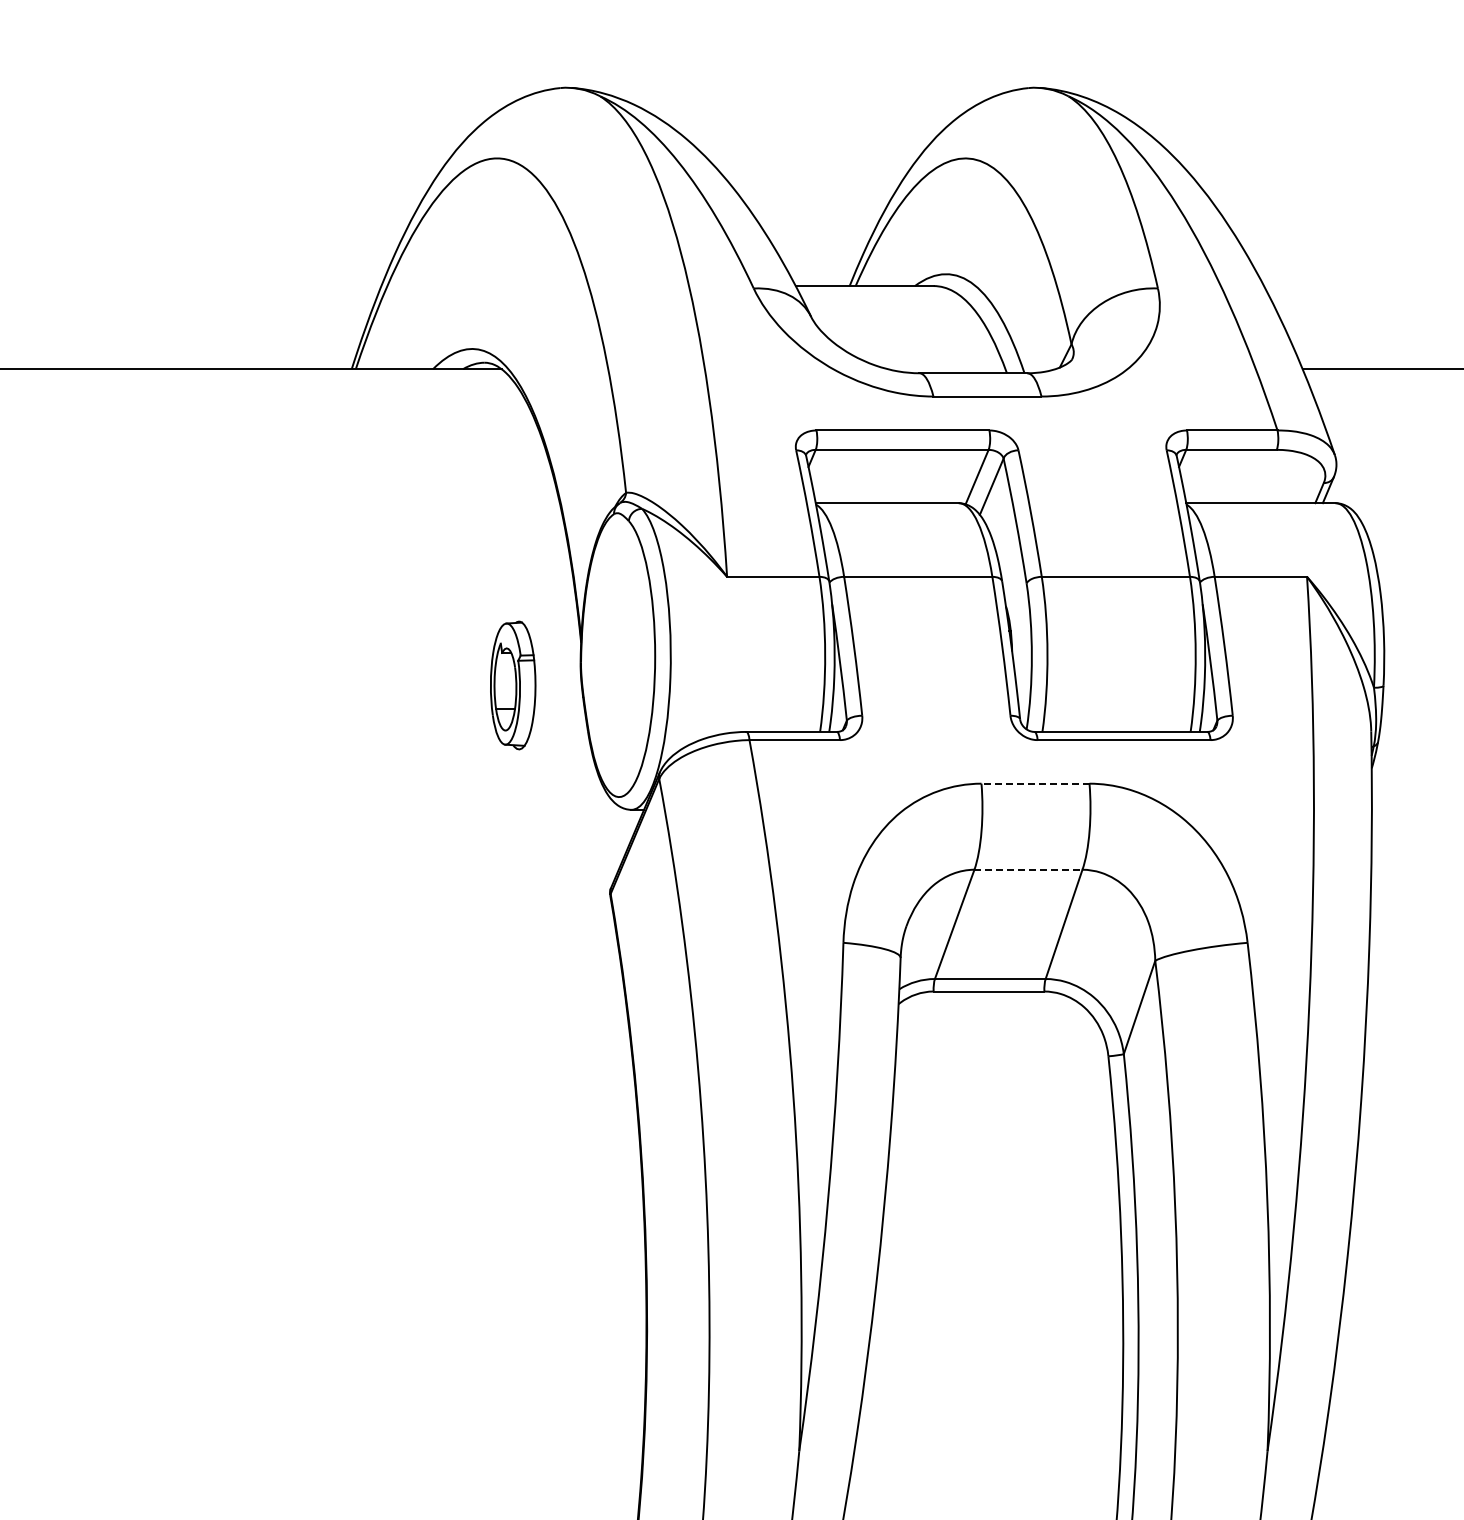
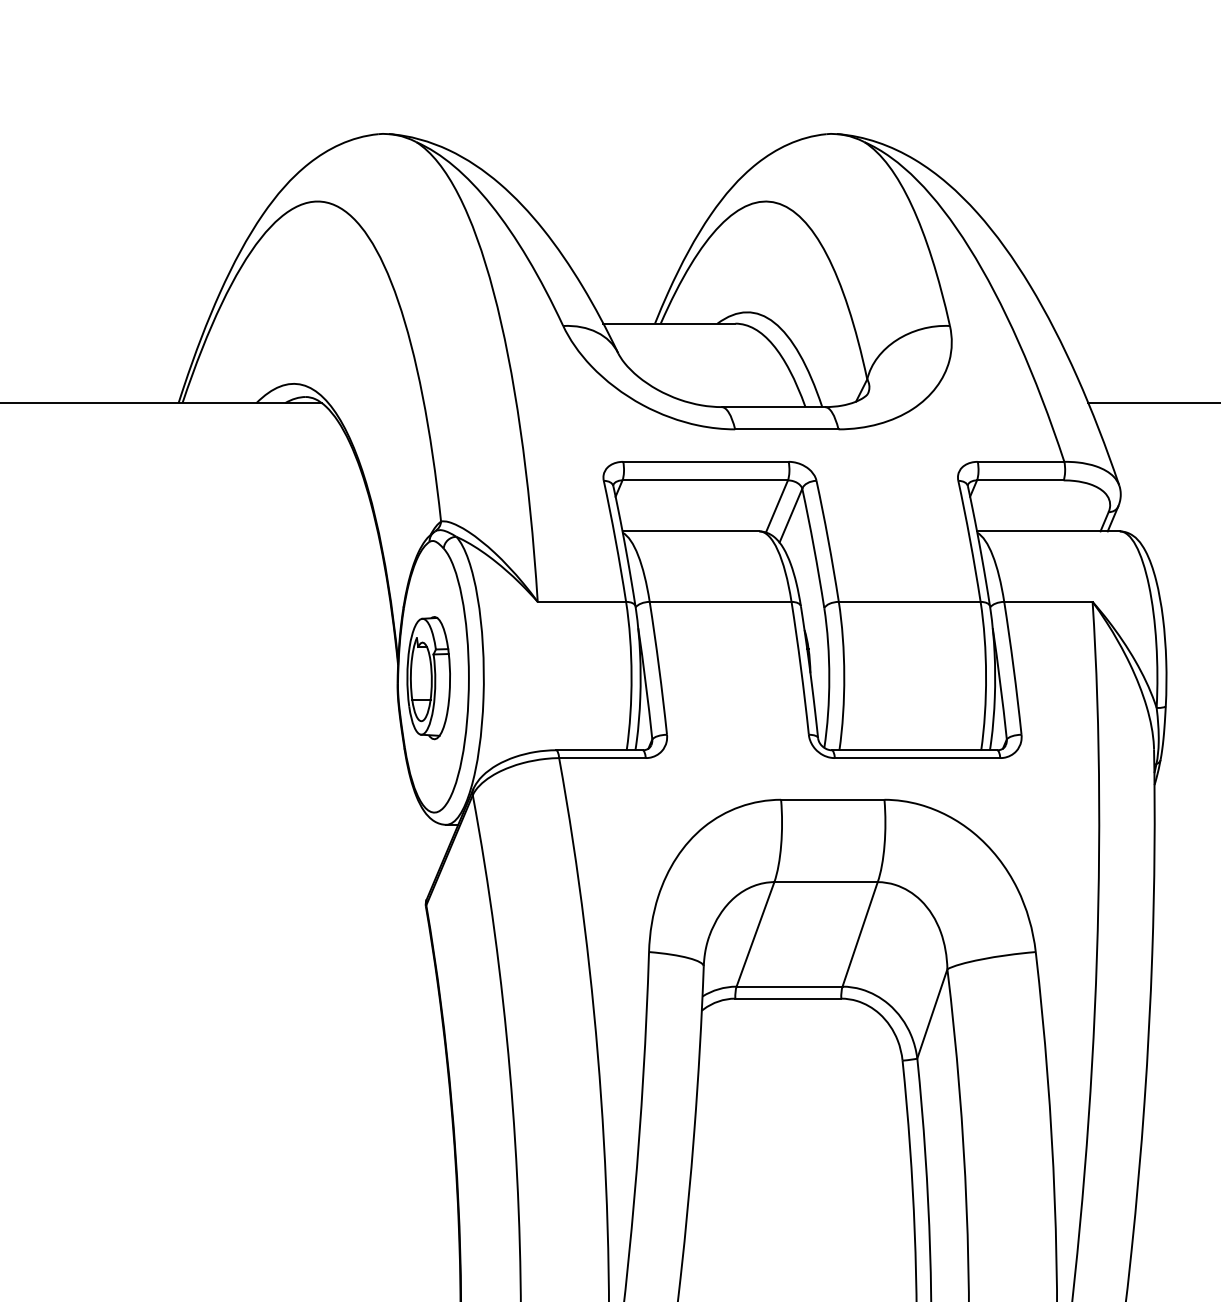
part: (513, 685) -> (429, 678), moved
line: (1034, 783) -> (831, 799), dashed -> solid
line: (1028, 869) -> (826, 881), dashed -> solid

